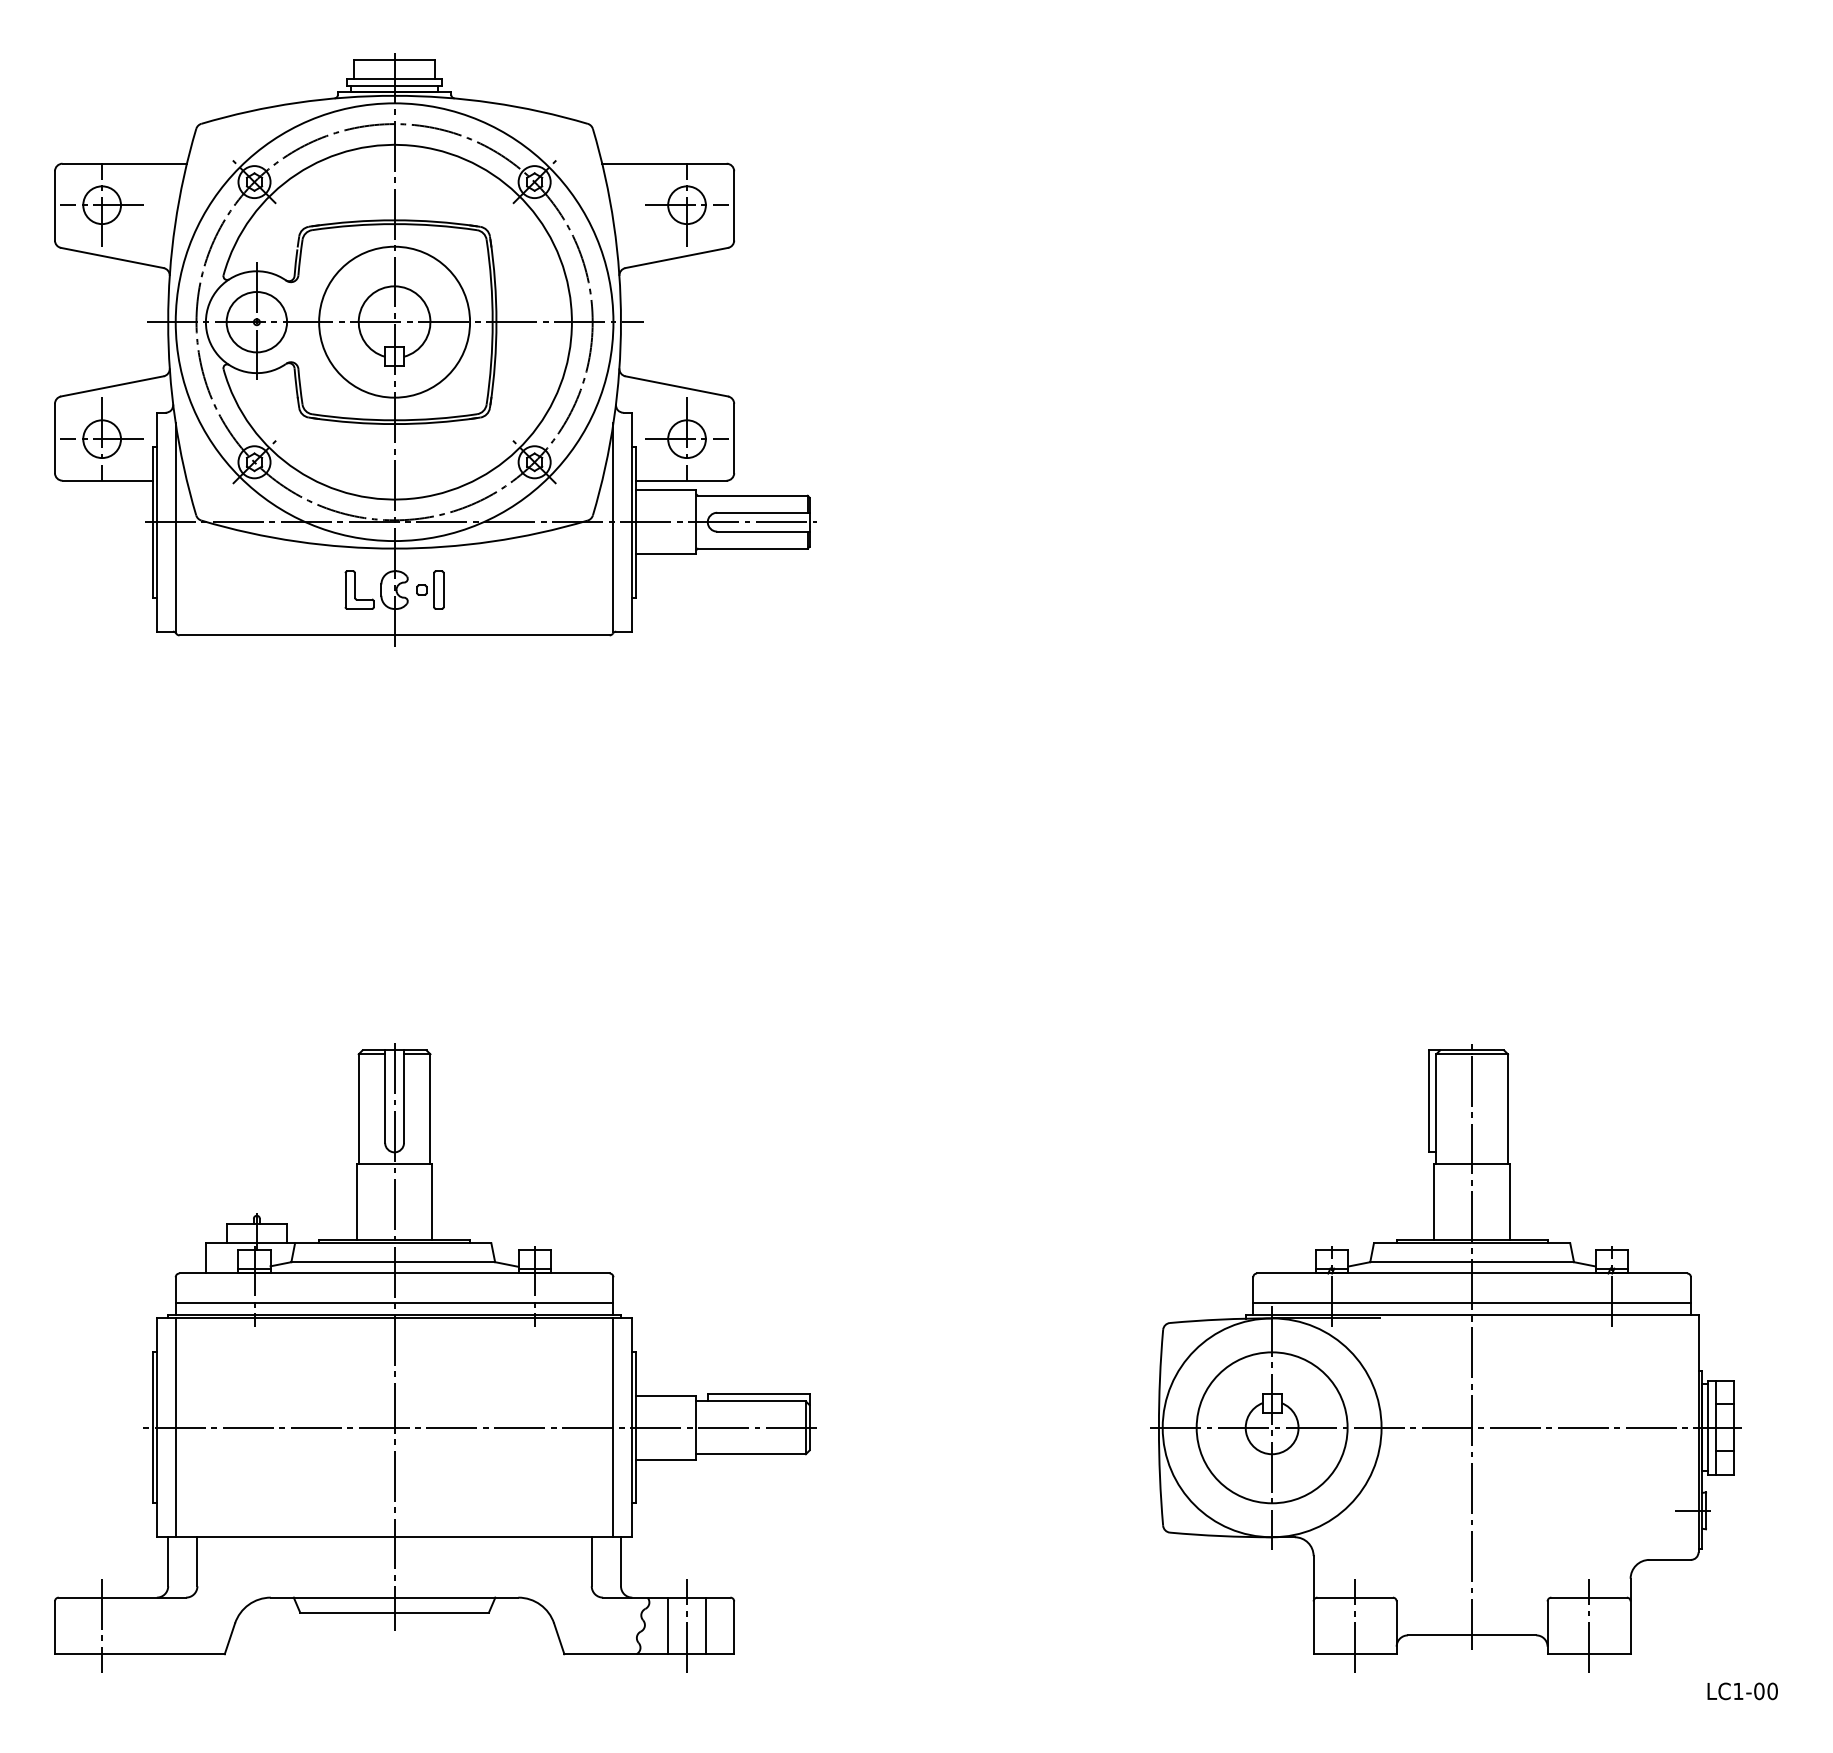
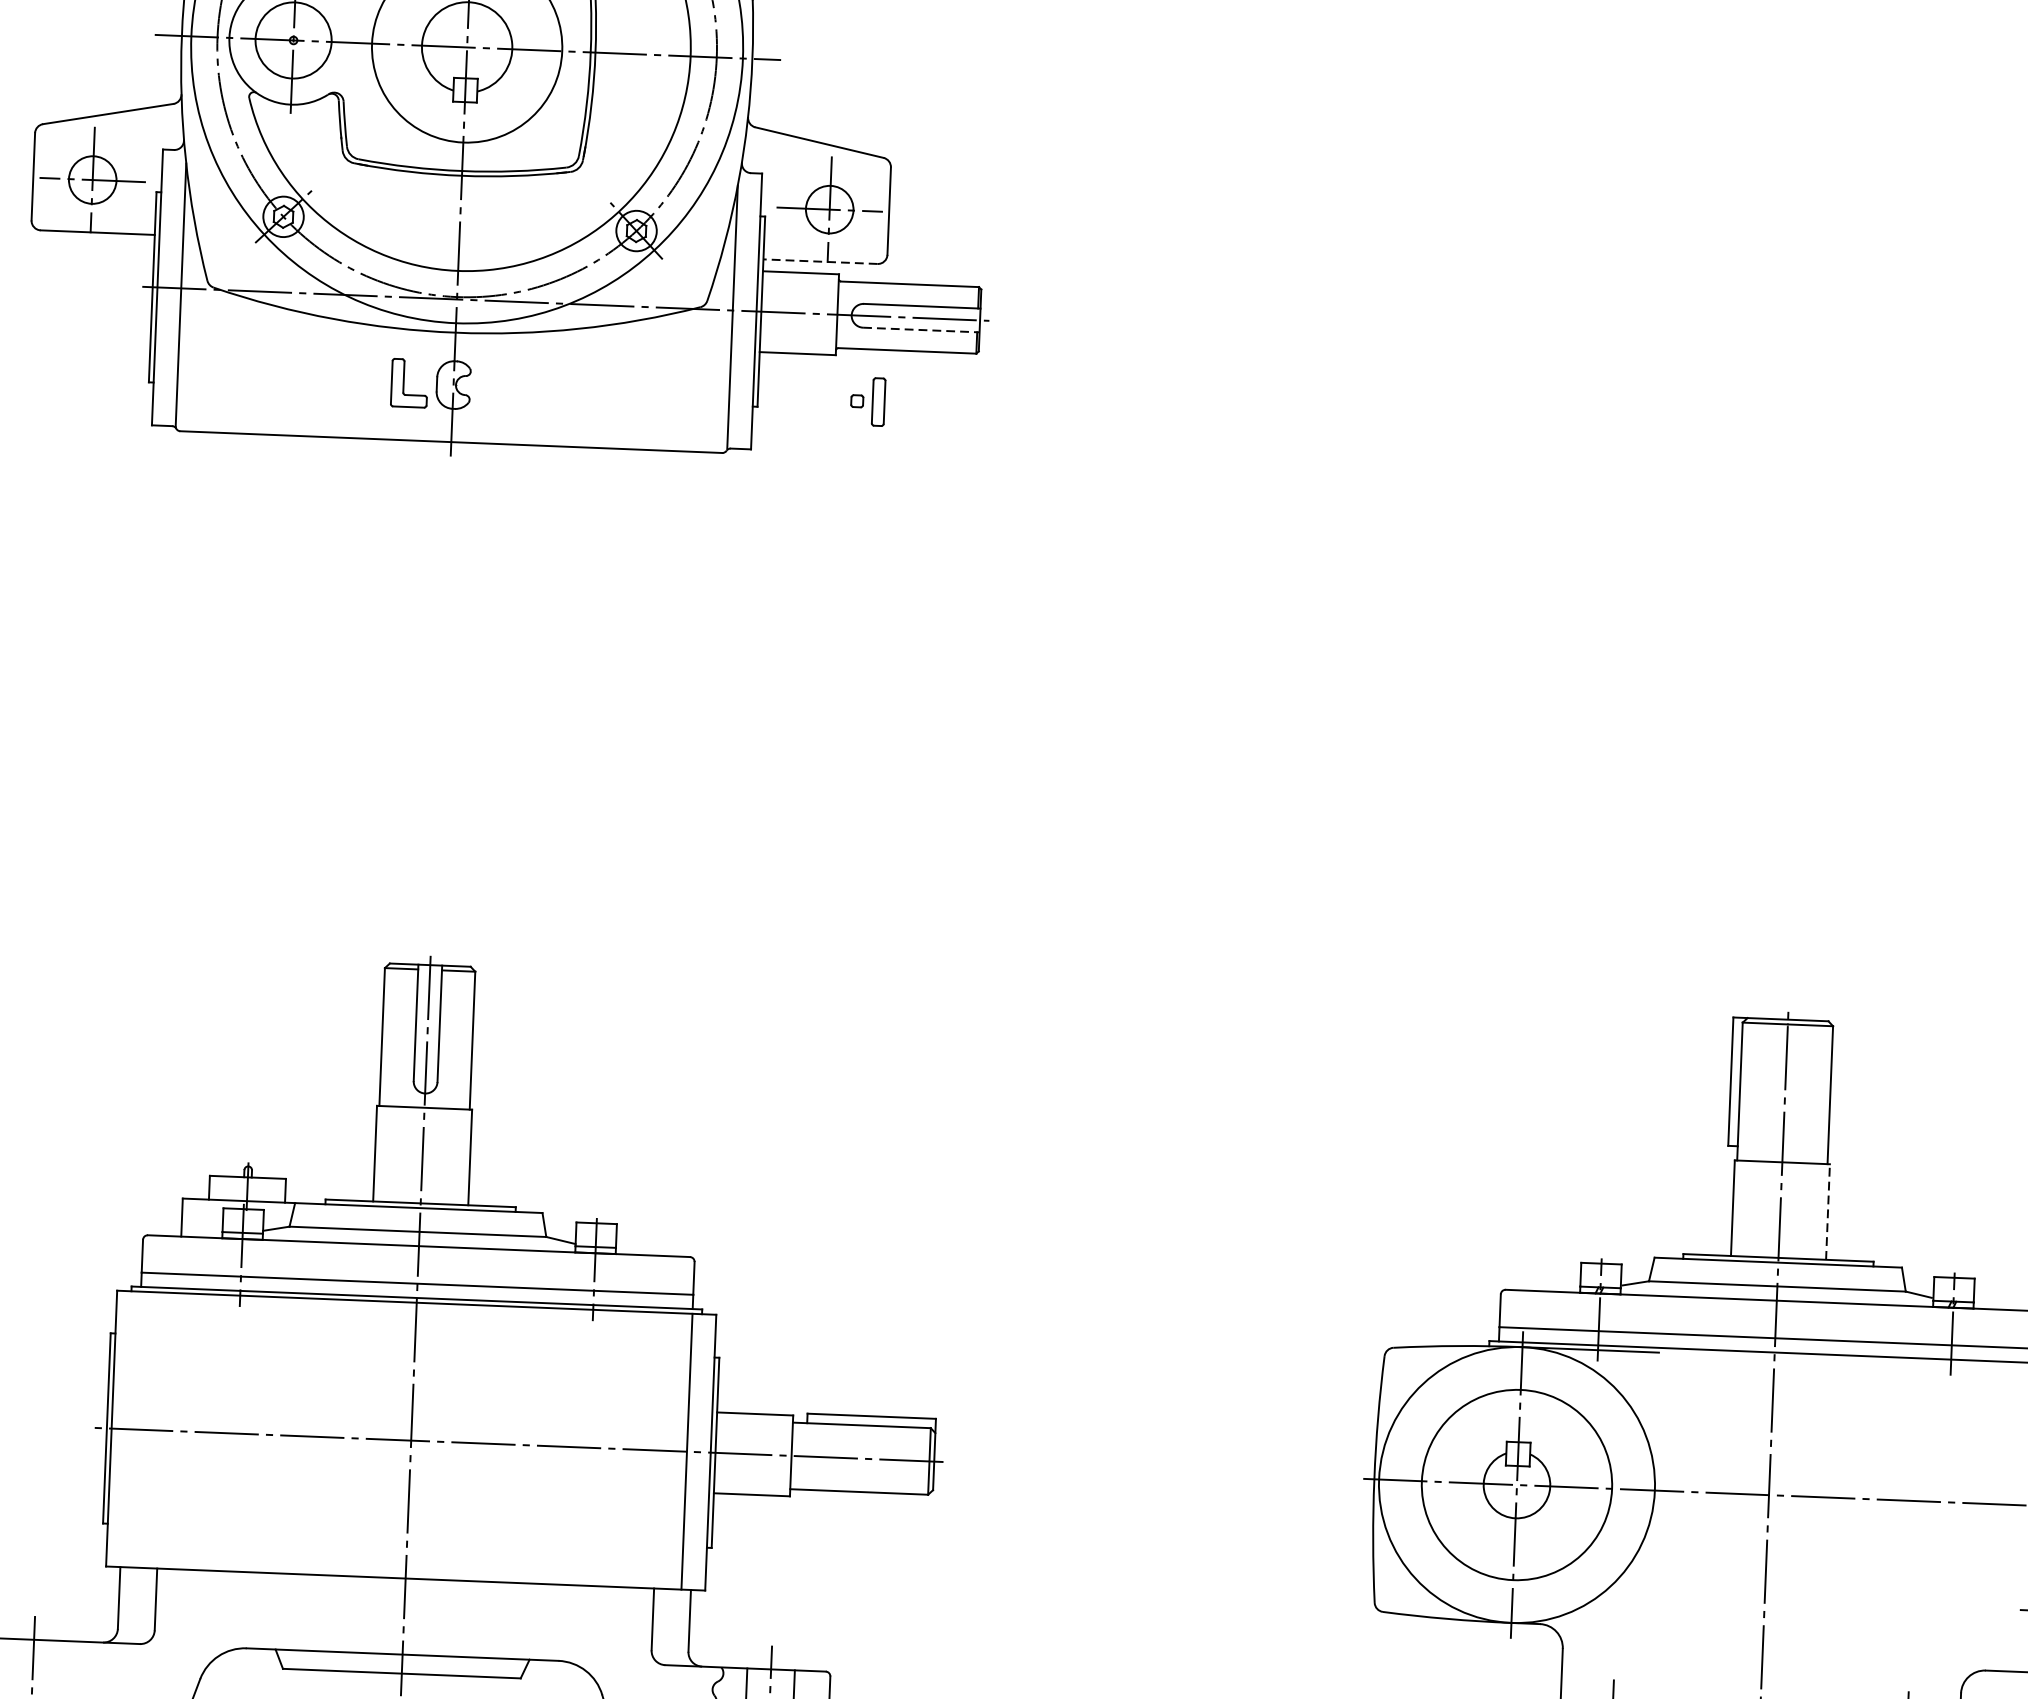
line: (680, 480) -> (819, 261), solid -> dashed
line: (763, 531) -> (921, 329), solid -> dashed
part: (430, 589) -> (868, 400), moved
line: (1509, 1201) -> (1827, 1211), solid -> dashed
line: (175, 1427) -> (135, 1429), removed

